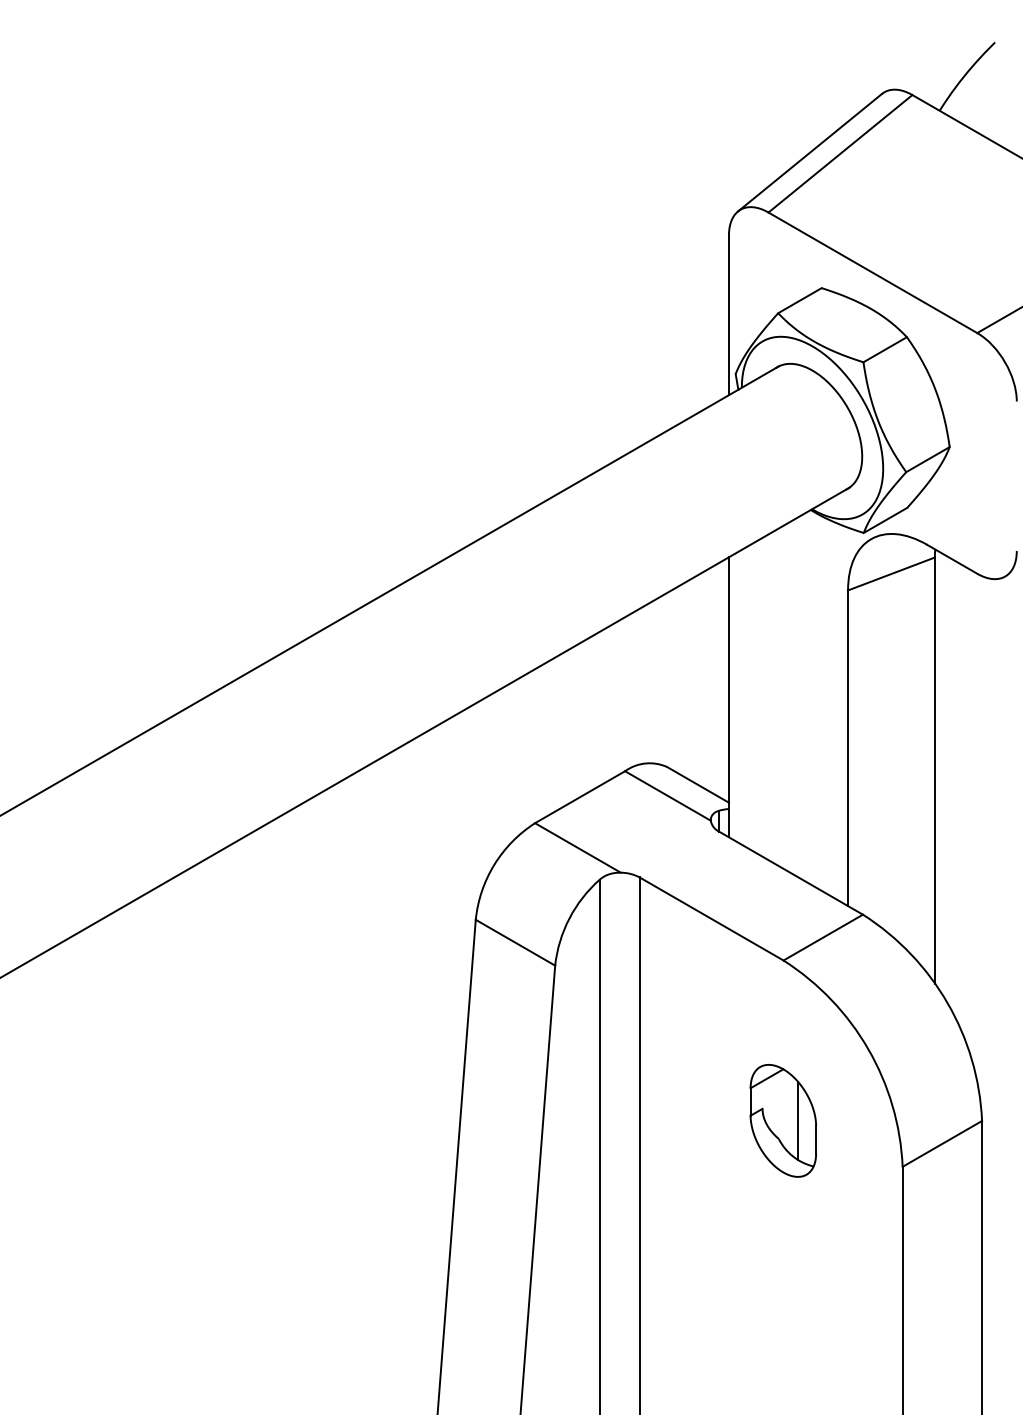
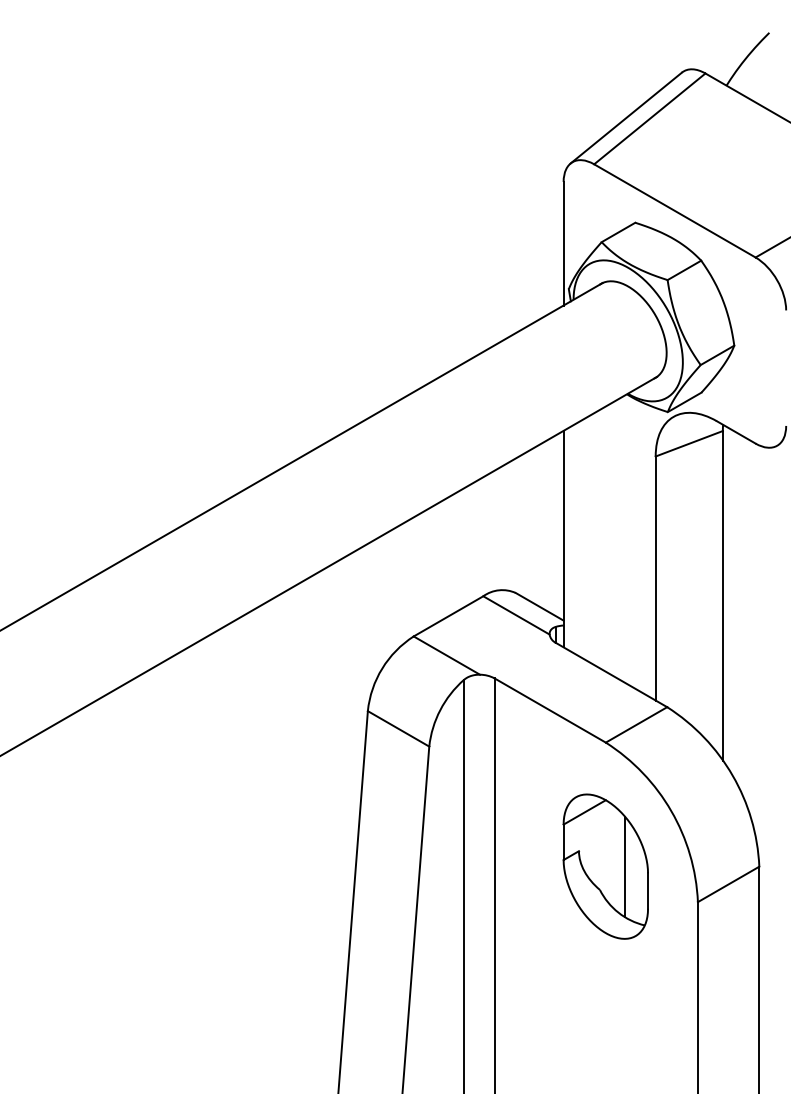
part: (783, 1120) -> (605, 866), size x1.67

